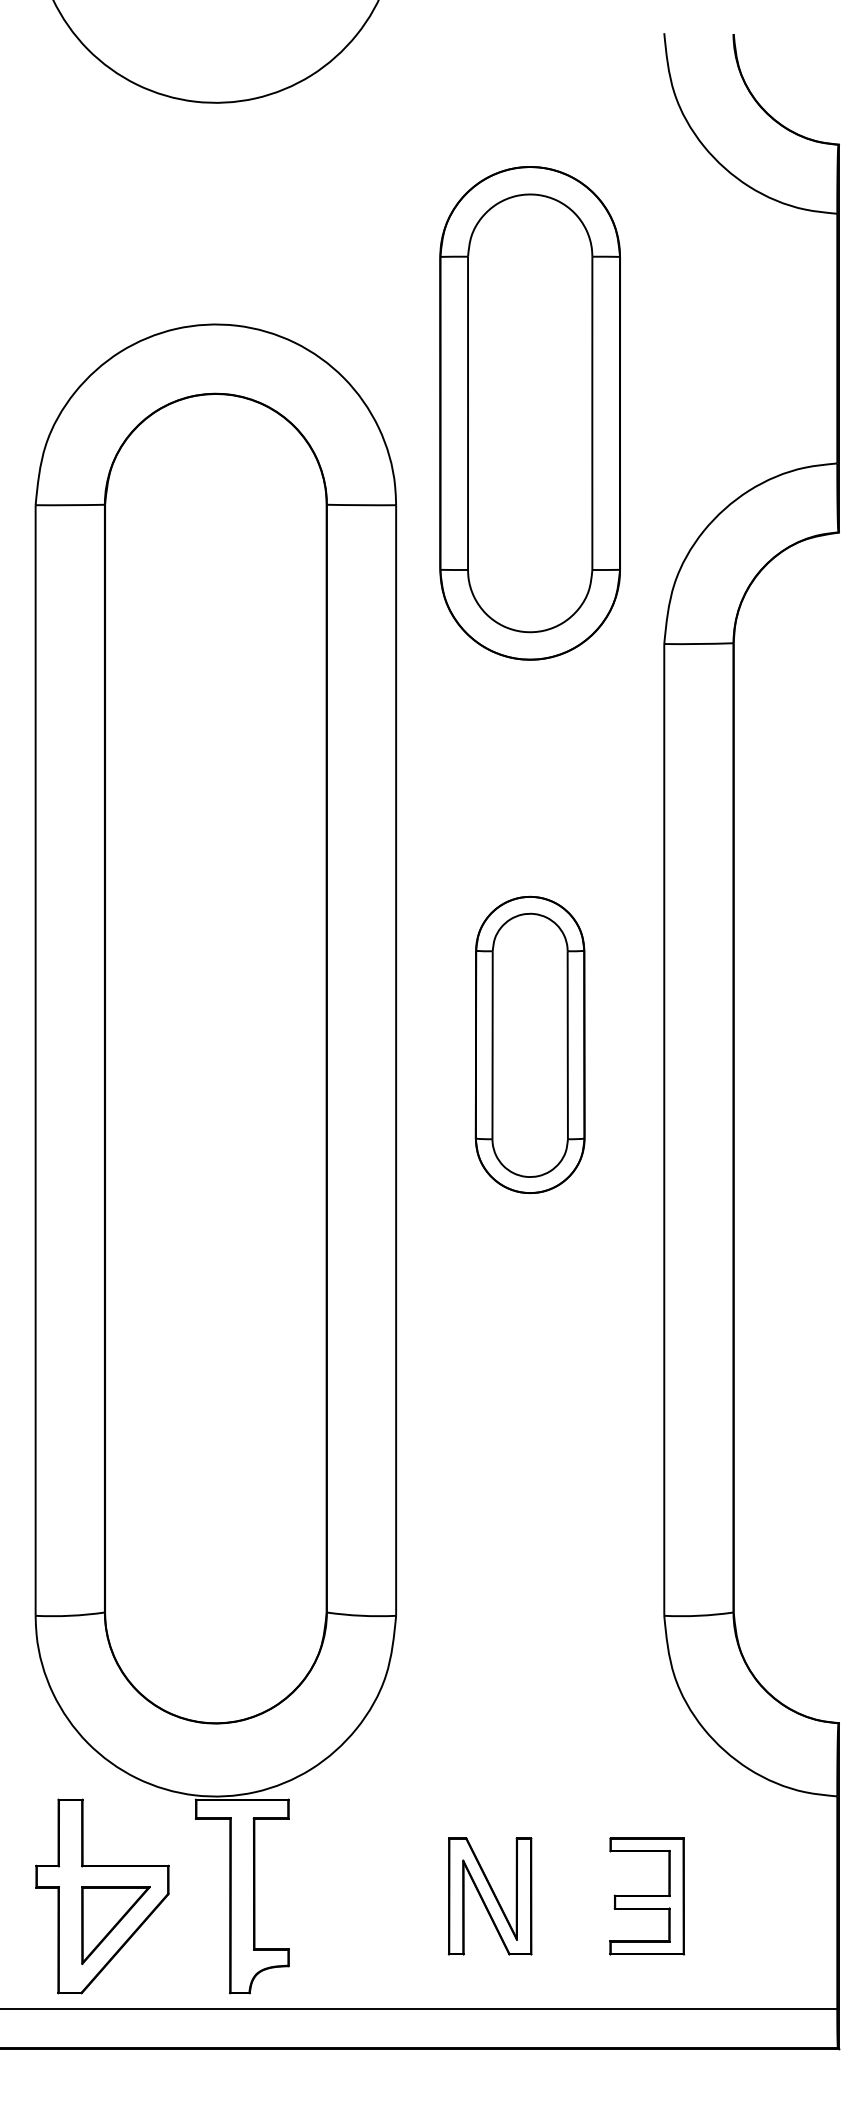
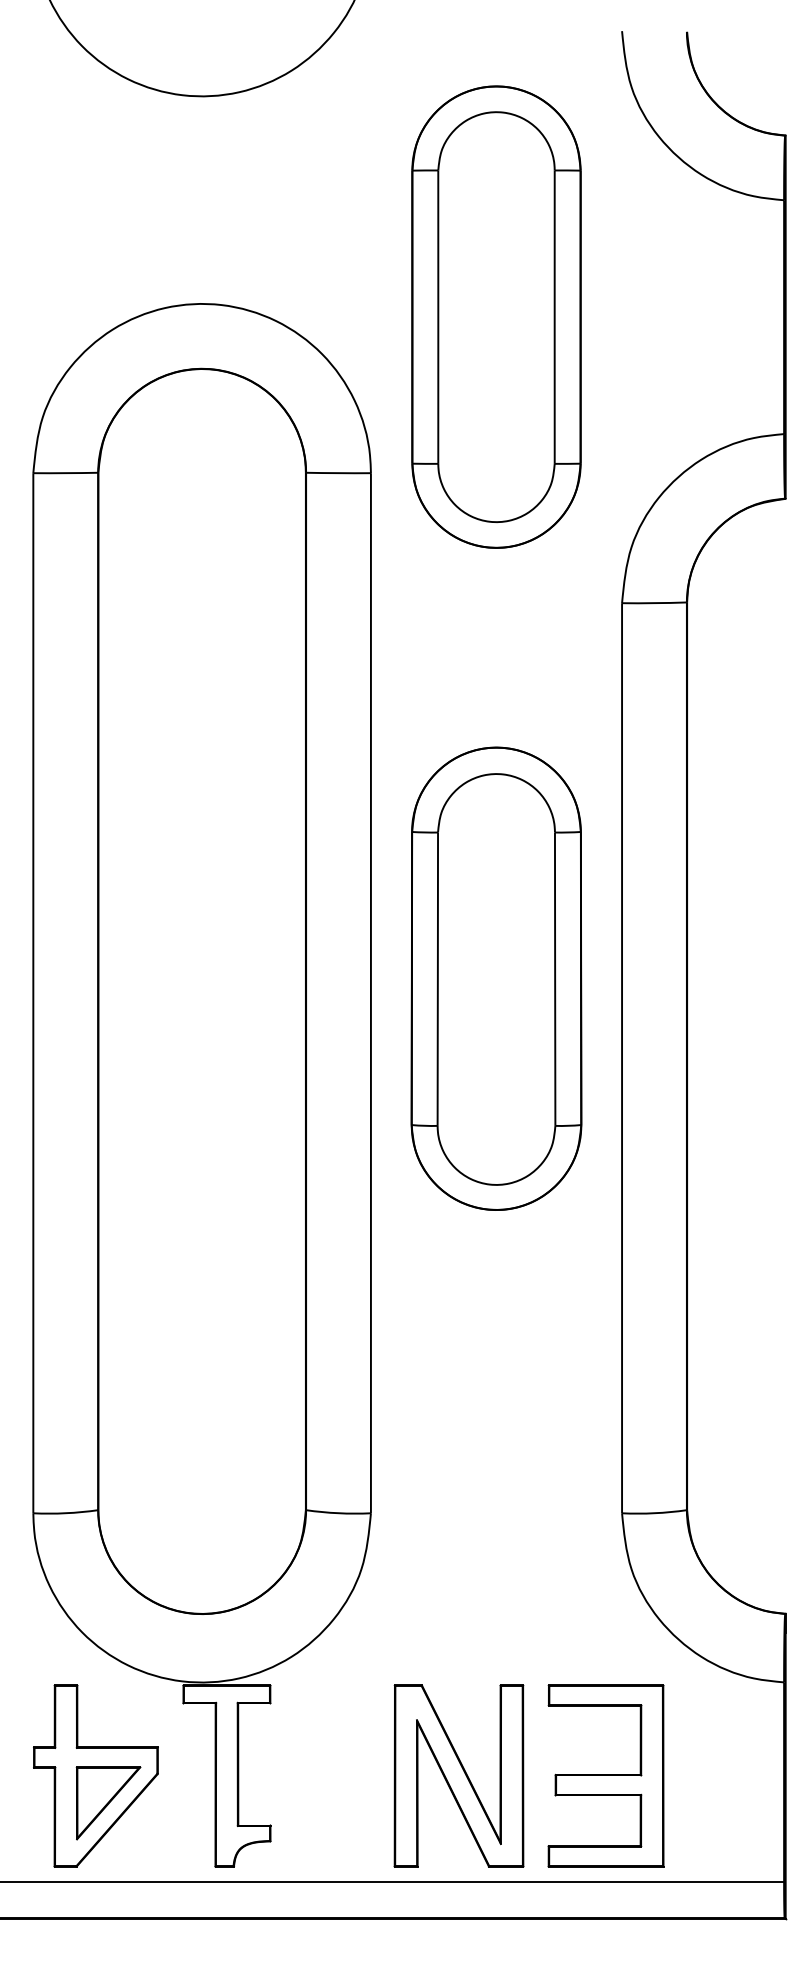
part: (530, 412) -> (496, 316), moved
part: (530, 1044) -> (496, 978), size x1.67
part: (489, 1895) -> (458, 1775), size x1.67
part: (646, 1895) -> (605, 1775), size x1.67

